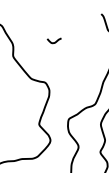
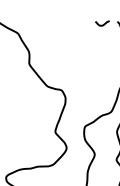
curve: (55, 40) -> (103, 23), moved

